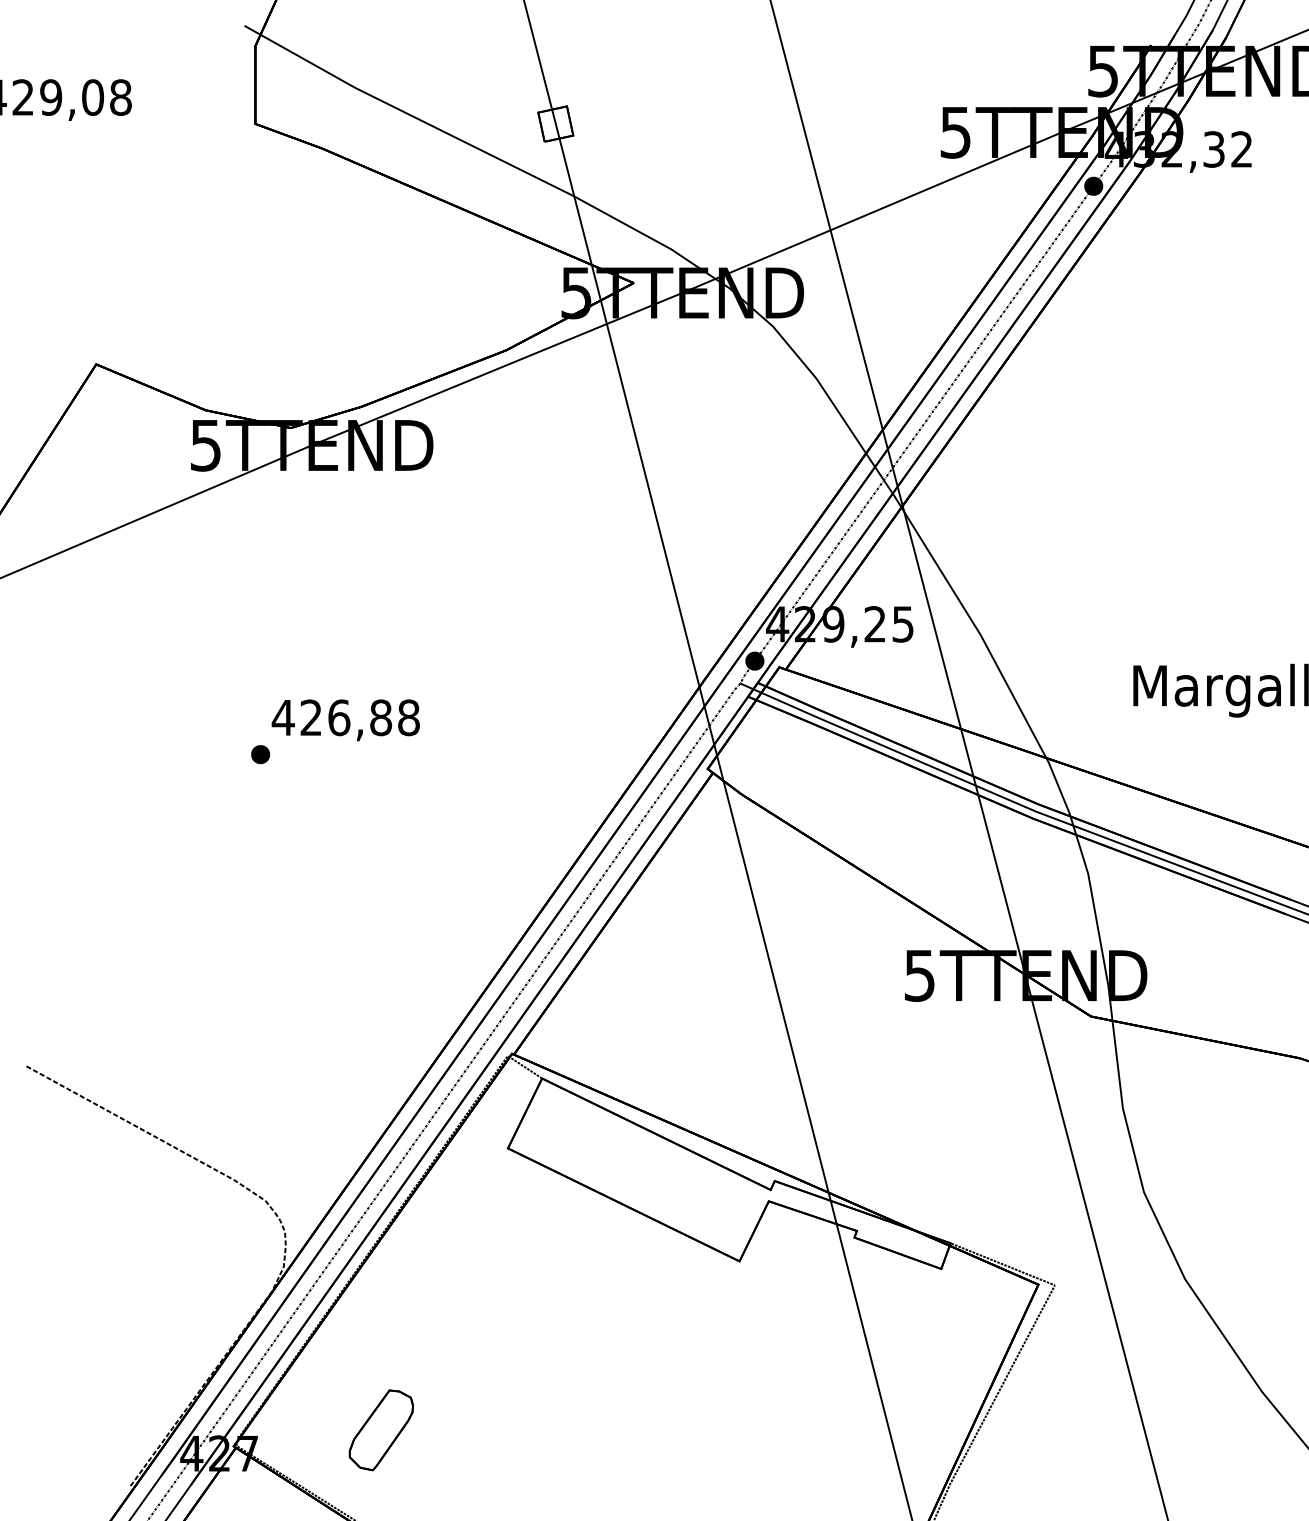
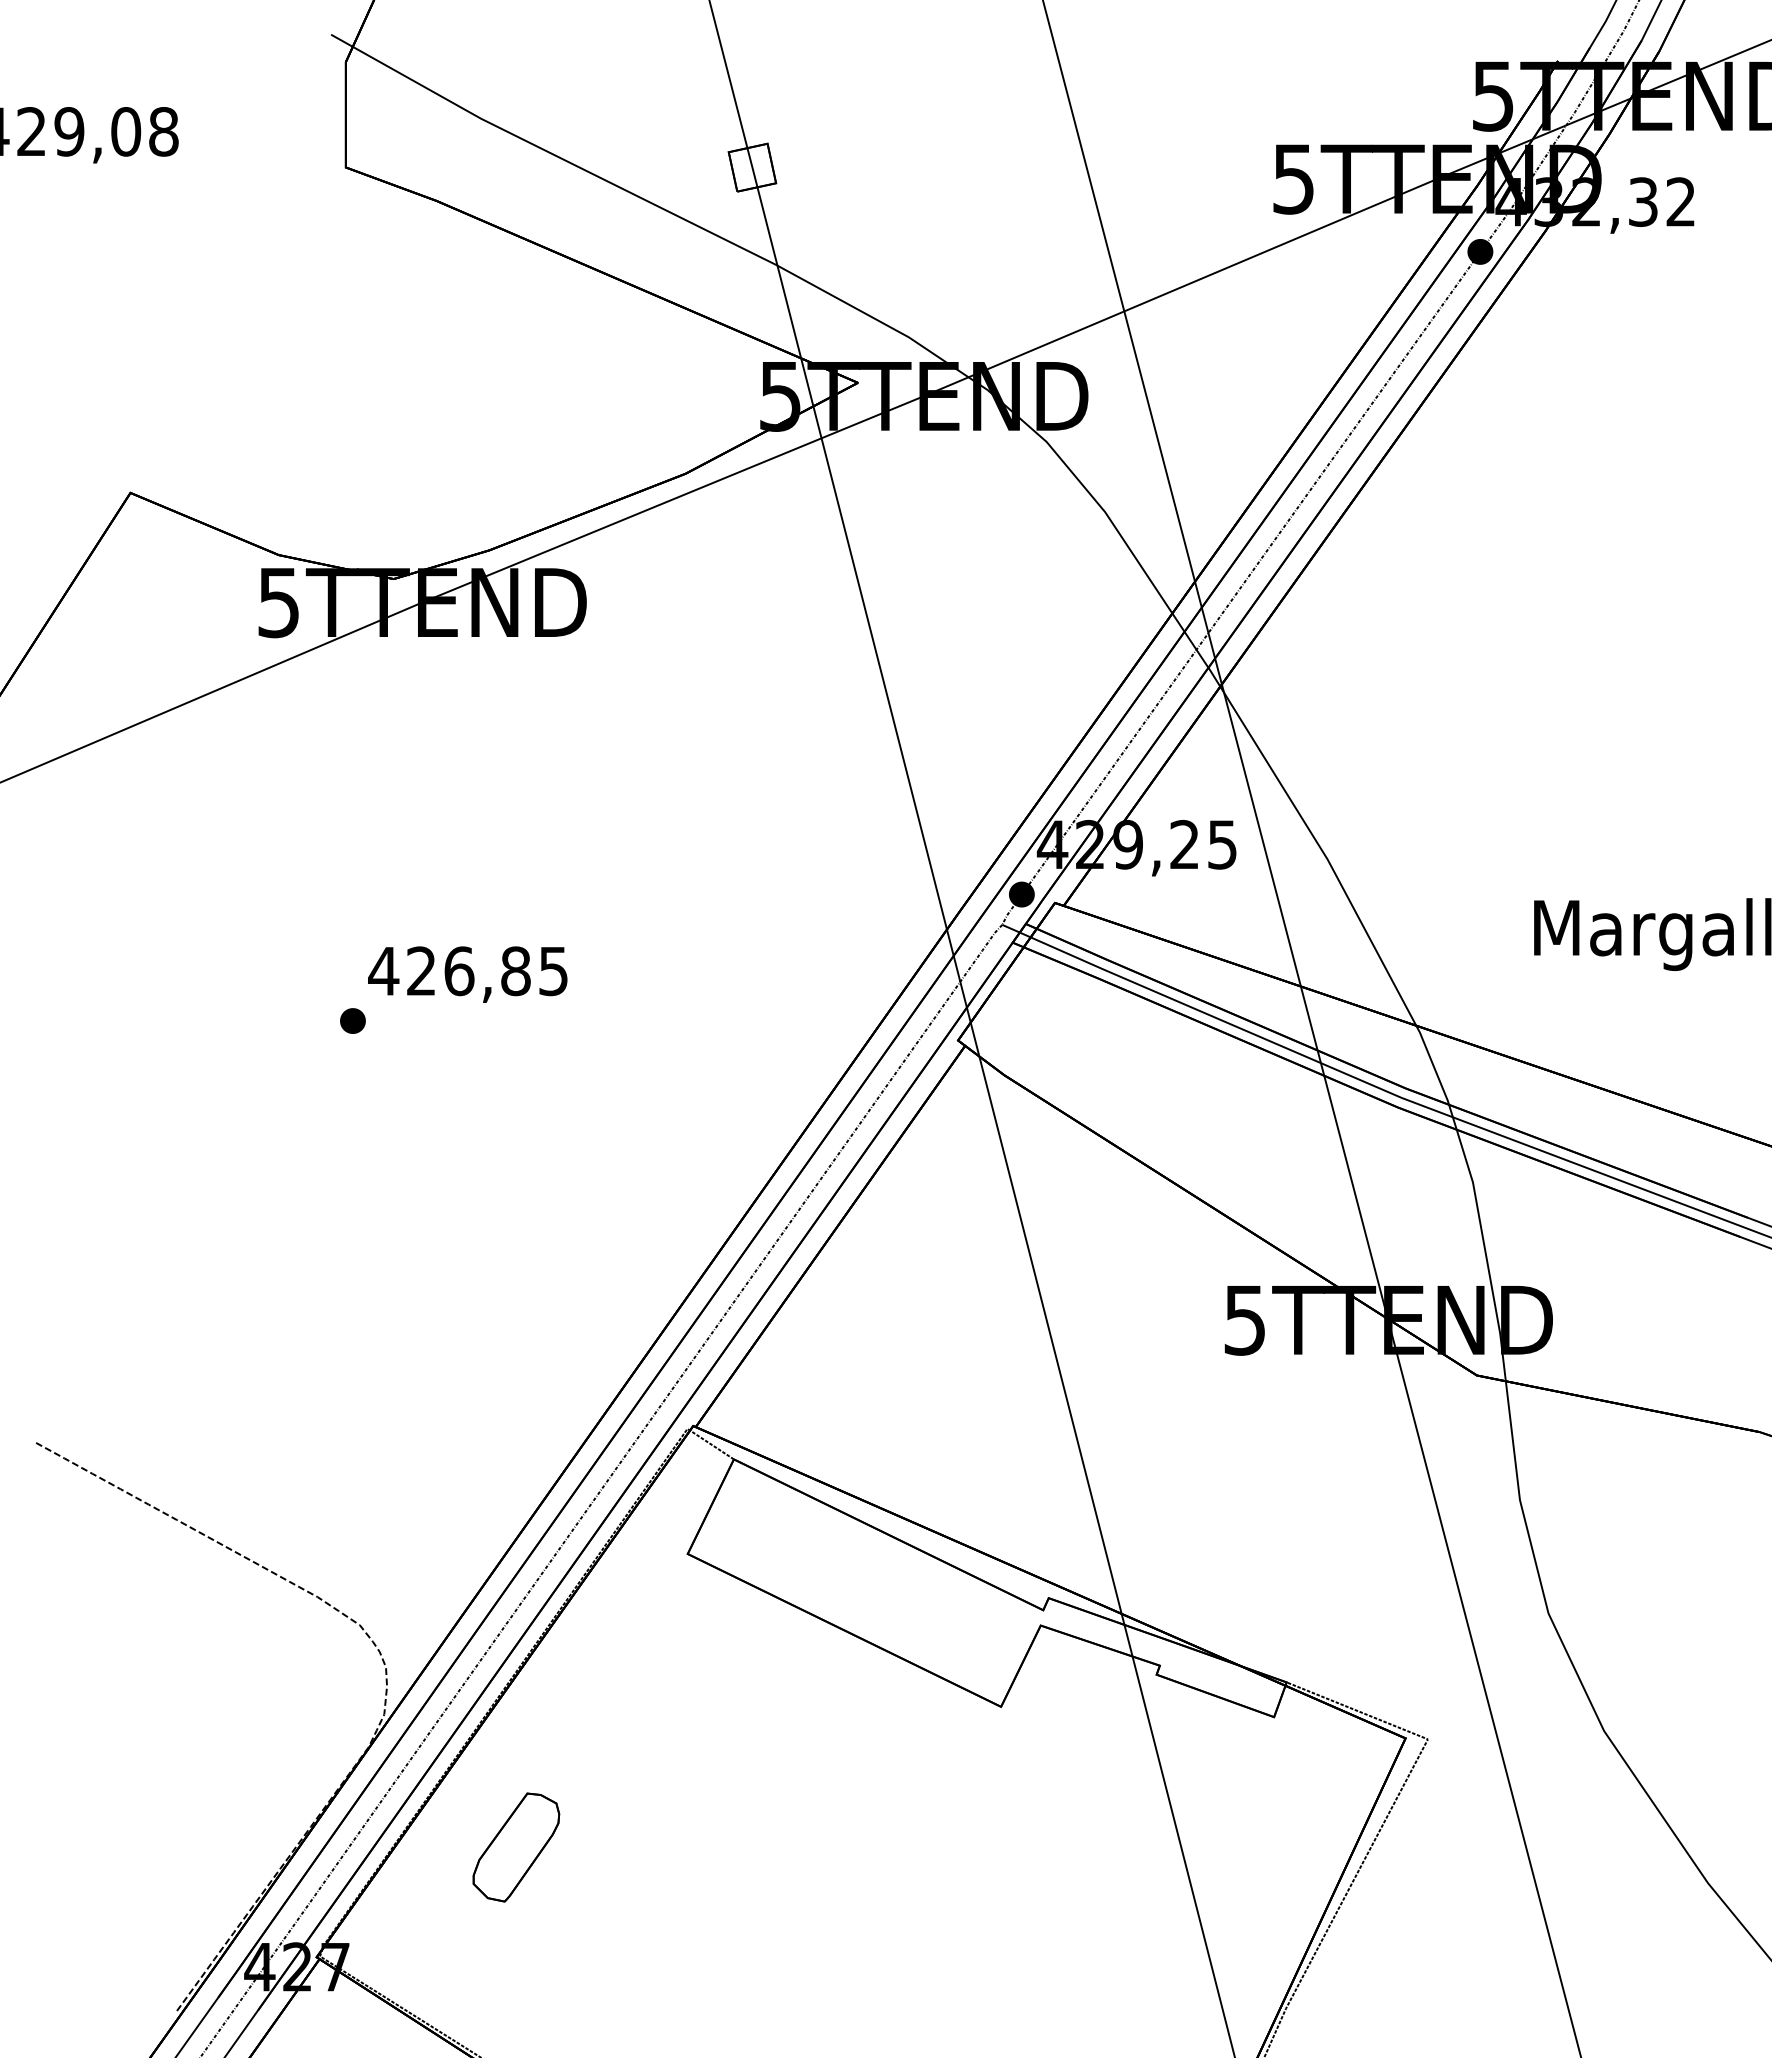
text: (408, 718) -> (553, 971), 426,88 -> 426,85
part: (381, 1430) -> (516, 1847), moved

